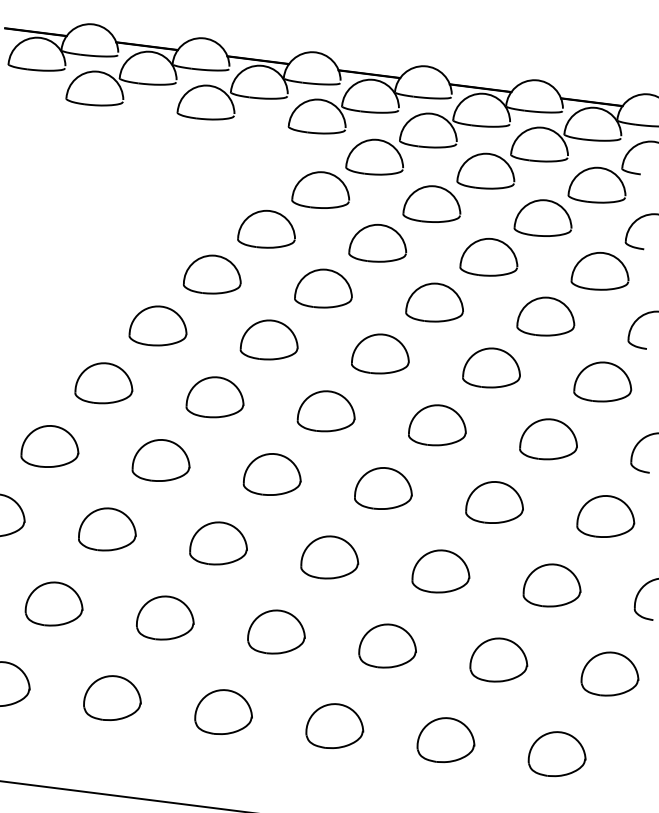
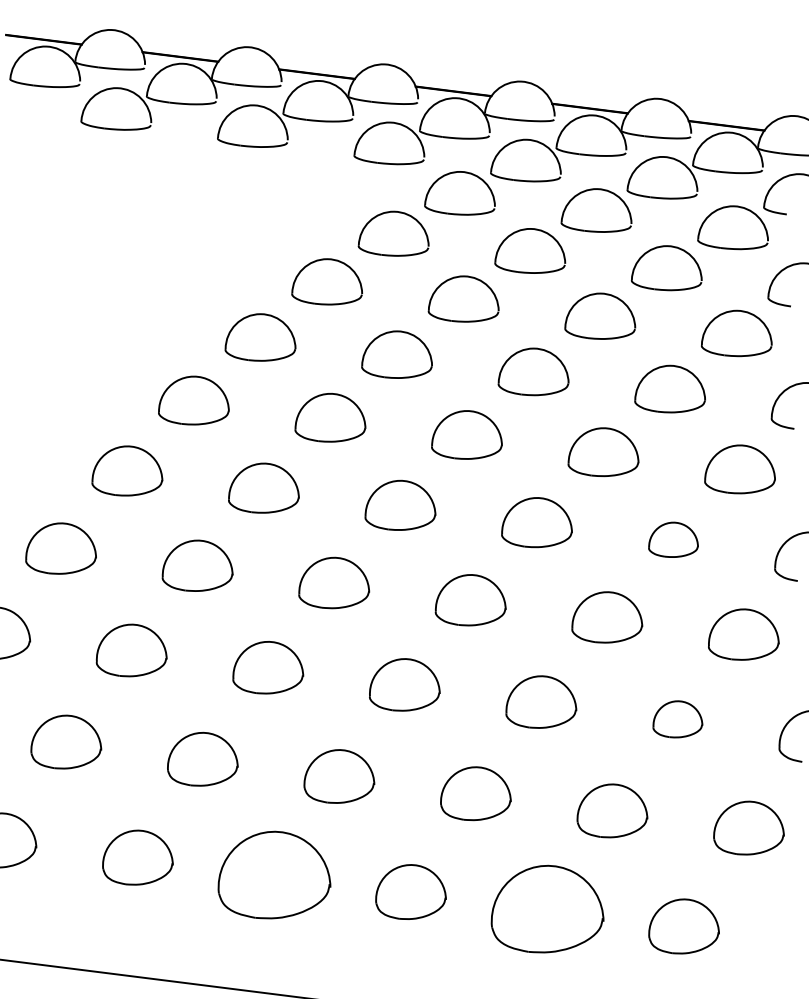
part: (548, 439) -> (673, 539), size x0.7
part: (551, 585) -> (677, 719), size x0.7
part: (223, 711) -> (274, 874), size x1.6
part: (445, 740) -> (547, 909), size x1.6

